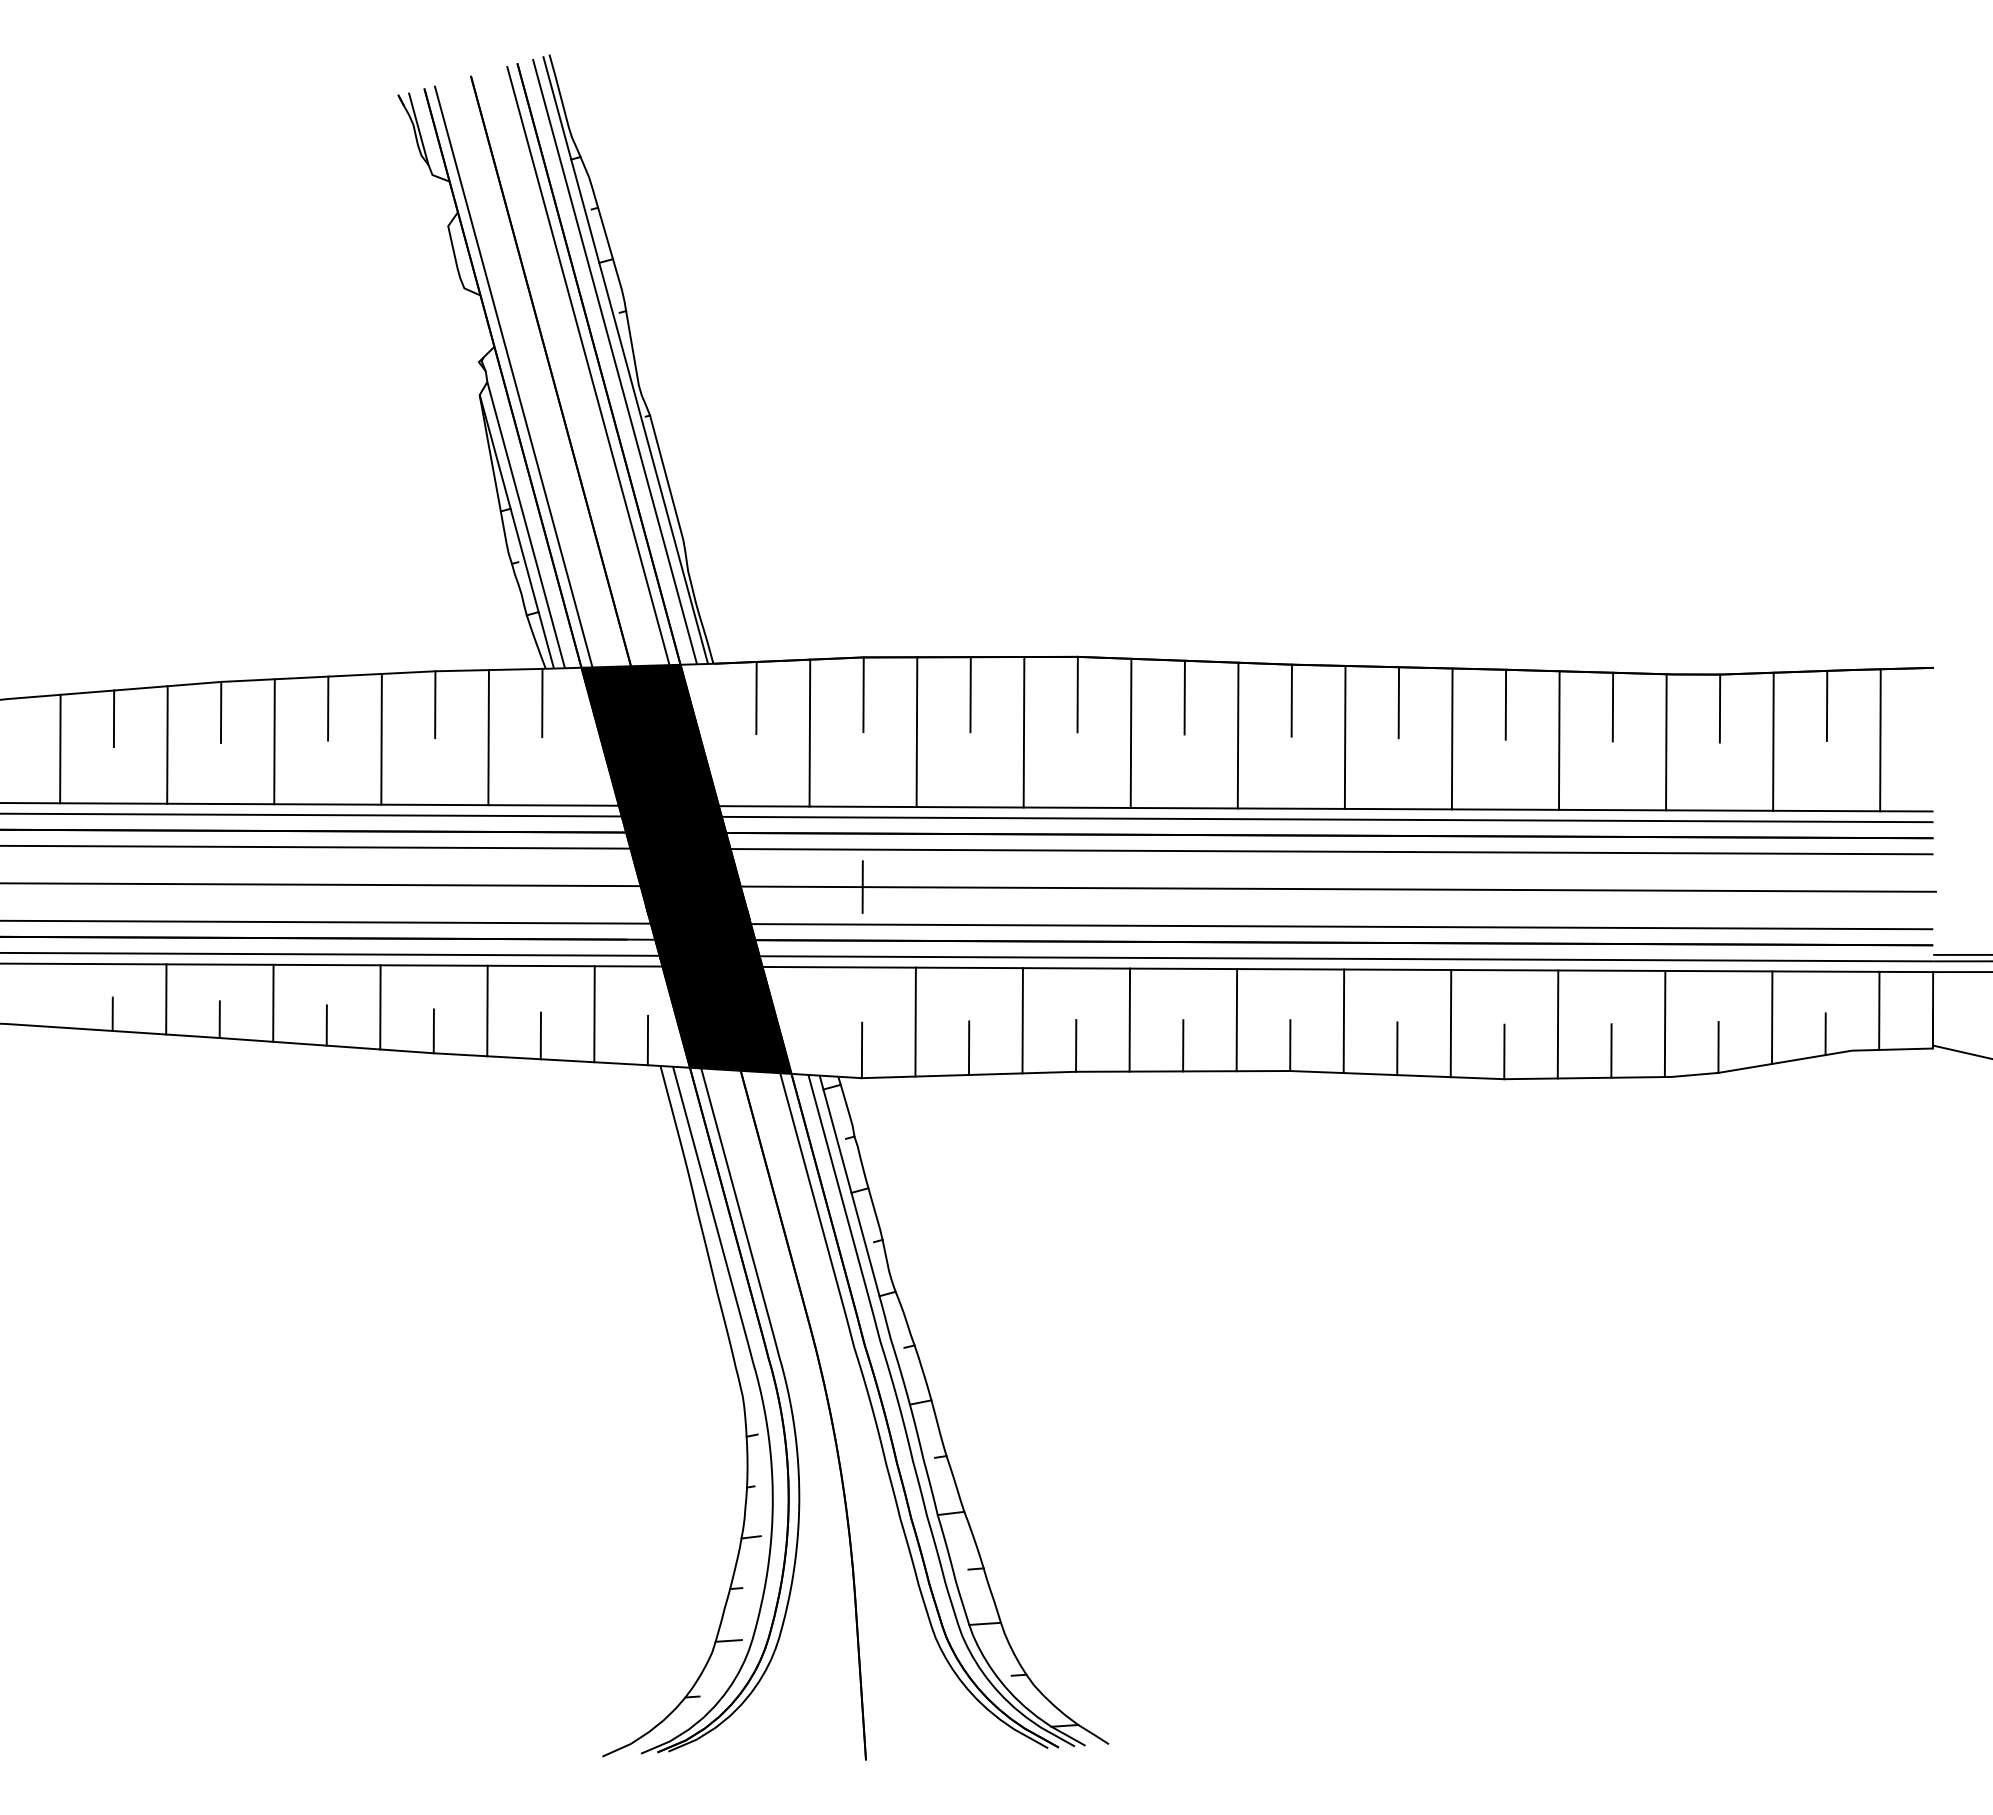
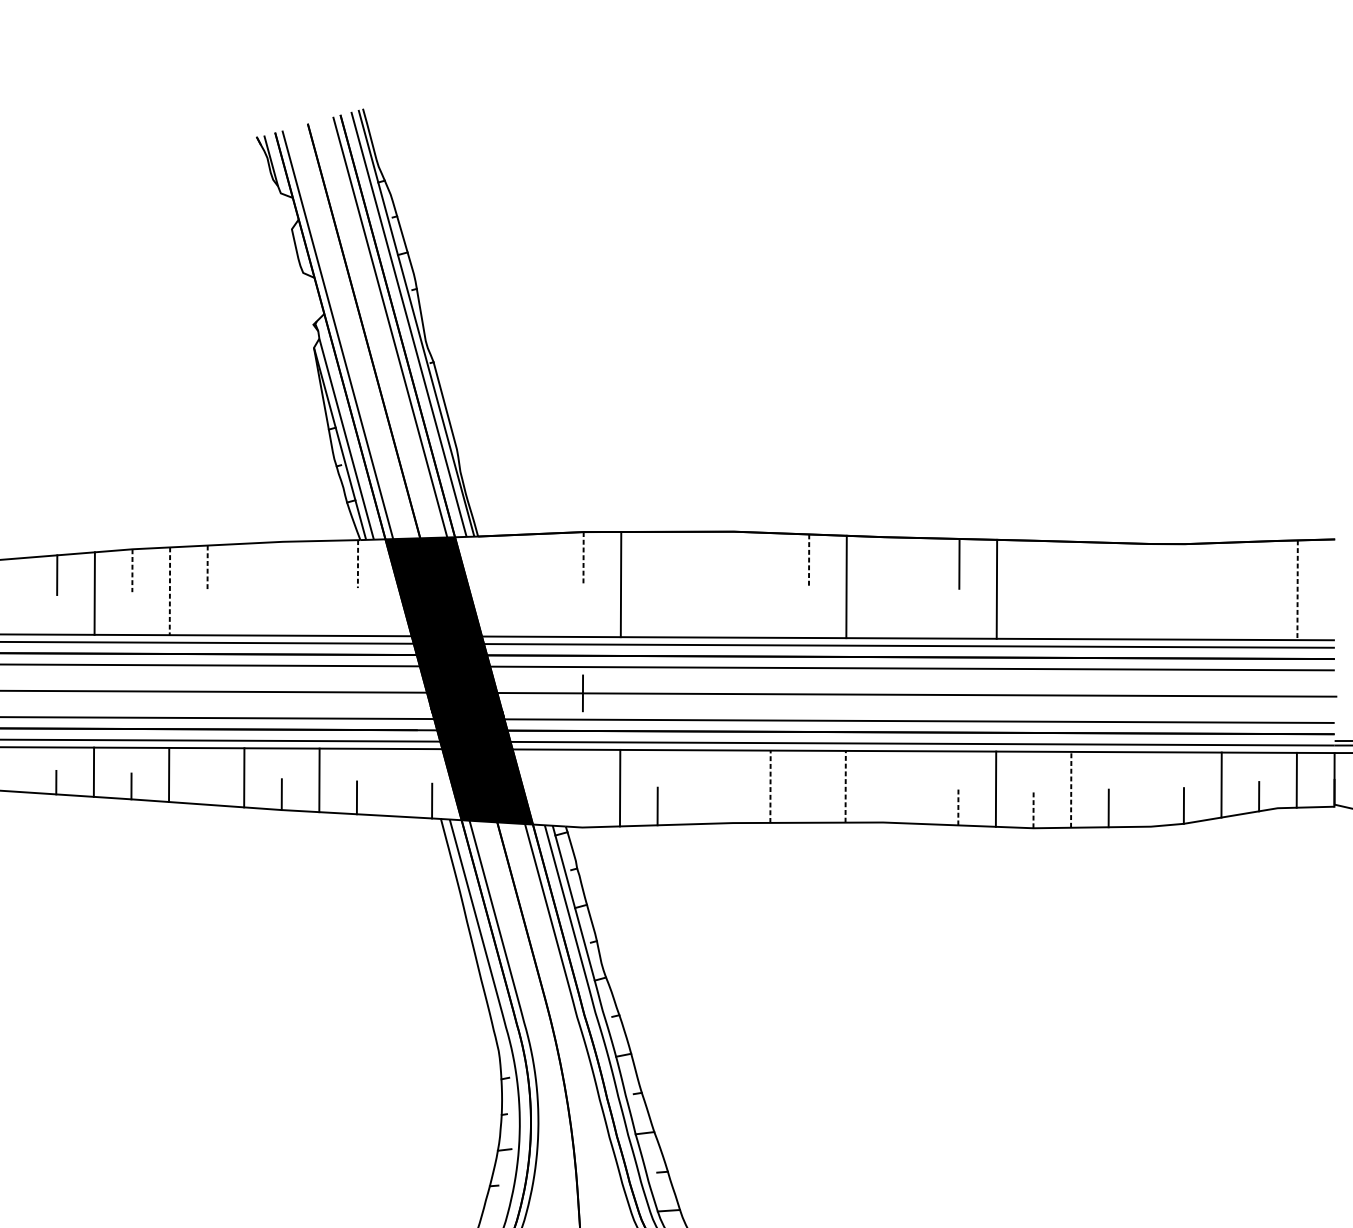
line: (970, 694) -> (658, 558), removed
line: (1077, 694) -> (733, 558), removed
line: (863, 695) -> (583, 558), solid -> dashed
line: (756, 697) -> (508, 560), removed
line: (1184, 697) -> (808, 560), solid -> dashed
line: (1291, 700) -> (884, 562), removed
line: (542, 703) -> (358, 564), solid -> dashed
line: (435, 704) -> (282, 565), removed
line: (1505, 704) -> (1034, 565), removed
line: (1826, 705) -> (1259, 565), removed
line: (1612, 706) -> (1109, 566), removed
line: (328, 708) -> (207, 567), solid -> dashed
line: (1719, 708) -> (1184, 567), removed
line: (221, 712) -> (132, 570), solid -> dashed
line: (809, 732) -> (545, 584), removed
line: (1023, 732) -> (695, 584), removed
line: (1130, 732) -> (771, 584), removed
line: (1344, 736) -> (921, 587), removed
line: (488, 737) -> (320, 588), removed
line: (381, 738) -> (245, 589), removed
line: (1558, 740) -> (1071, 590), removed
line: (1880, 740) -> (1297, 590), solid -> dashed
line: (1773, 741) -> (1222, 591), removed
line: (274, 742) -> (169, 591), solid -> dashed
line: (1666, 742) -> (1147, 591), removed
line: (60, 748) -> (19, 596), removed
line: (594, 1014) -> (394, 782), removed
line: (1236, 1019) -> (845, 786), solid -> dashed
line: (1022, 1020) -> (695, 787), removed
line: (1129, 1020) -> (770, 787), solid -> dashed
line: (1343, 1021) -> (920, 787), removed
line: (1558, 1023) -> (1071, 789), solid -> dashed
line: (1664, 1023) -> (1145, 789), removed
line: (326, 1025) -> (206, 790), removed
line: (1076, 1045) -> (733, 804), removed
line: (1183, 1045) -> (808, 804), removed
line: (1290, 1045) -> (883, 804), removed
line: (1397, 1048) -> (958, 806), solid -> dashed
line: (861, 1050) -> (582, 808), removed
line: (1504, 1051) -> (1033, 808), solid -> dashed
line: (728, 1640) -> (488, 1222), removed

